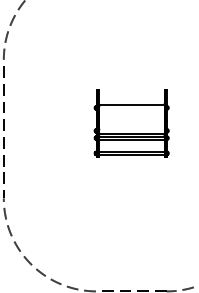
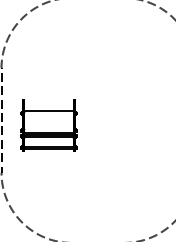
part: (131, 123) -> (48, 125), moved

